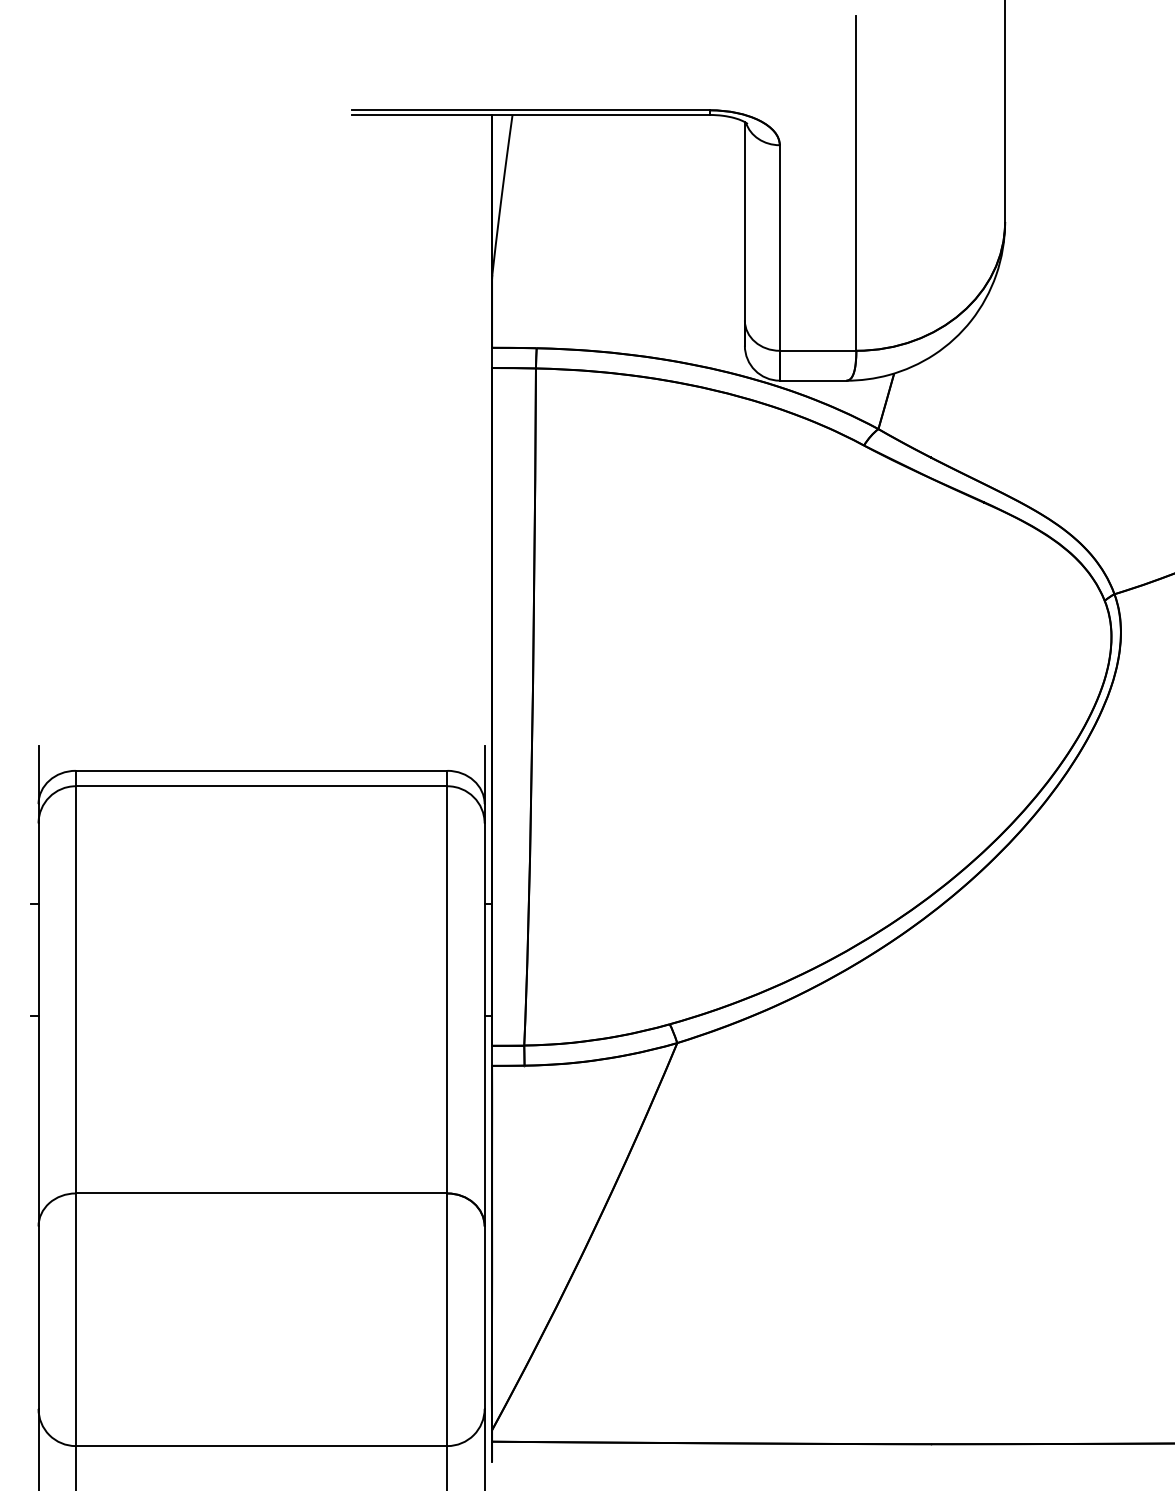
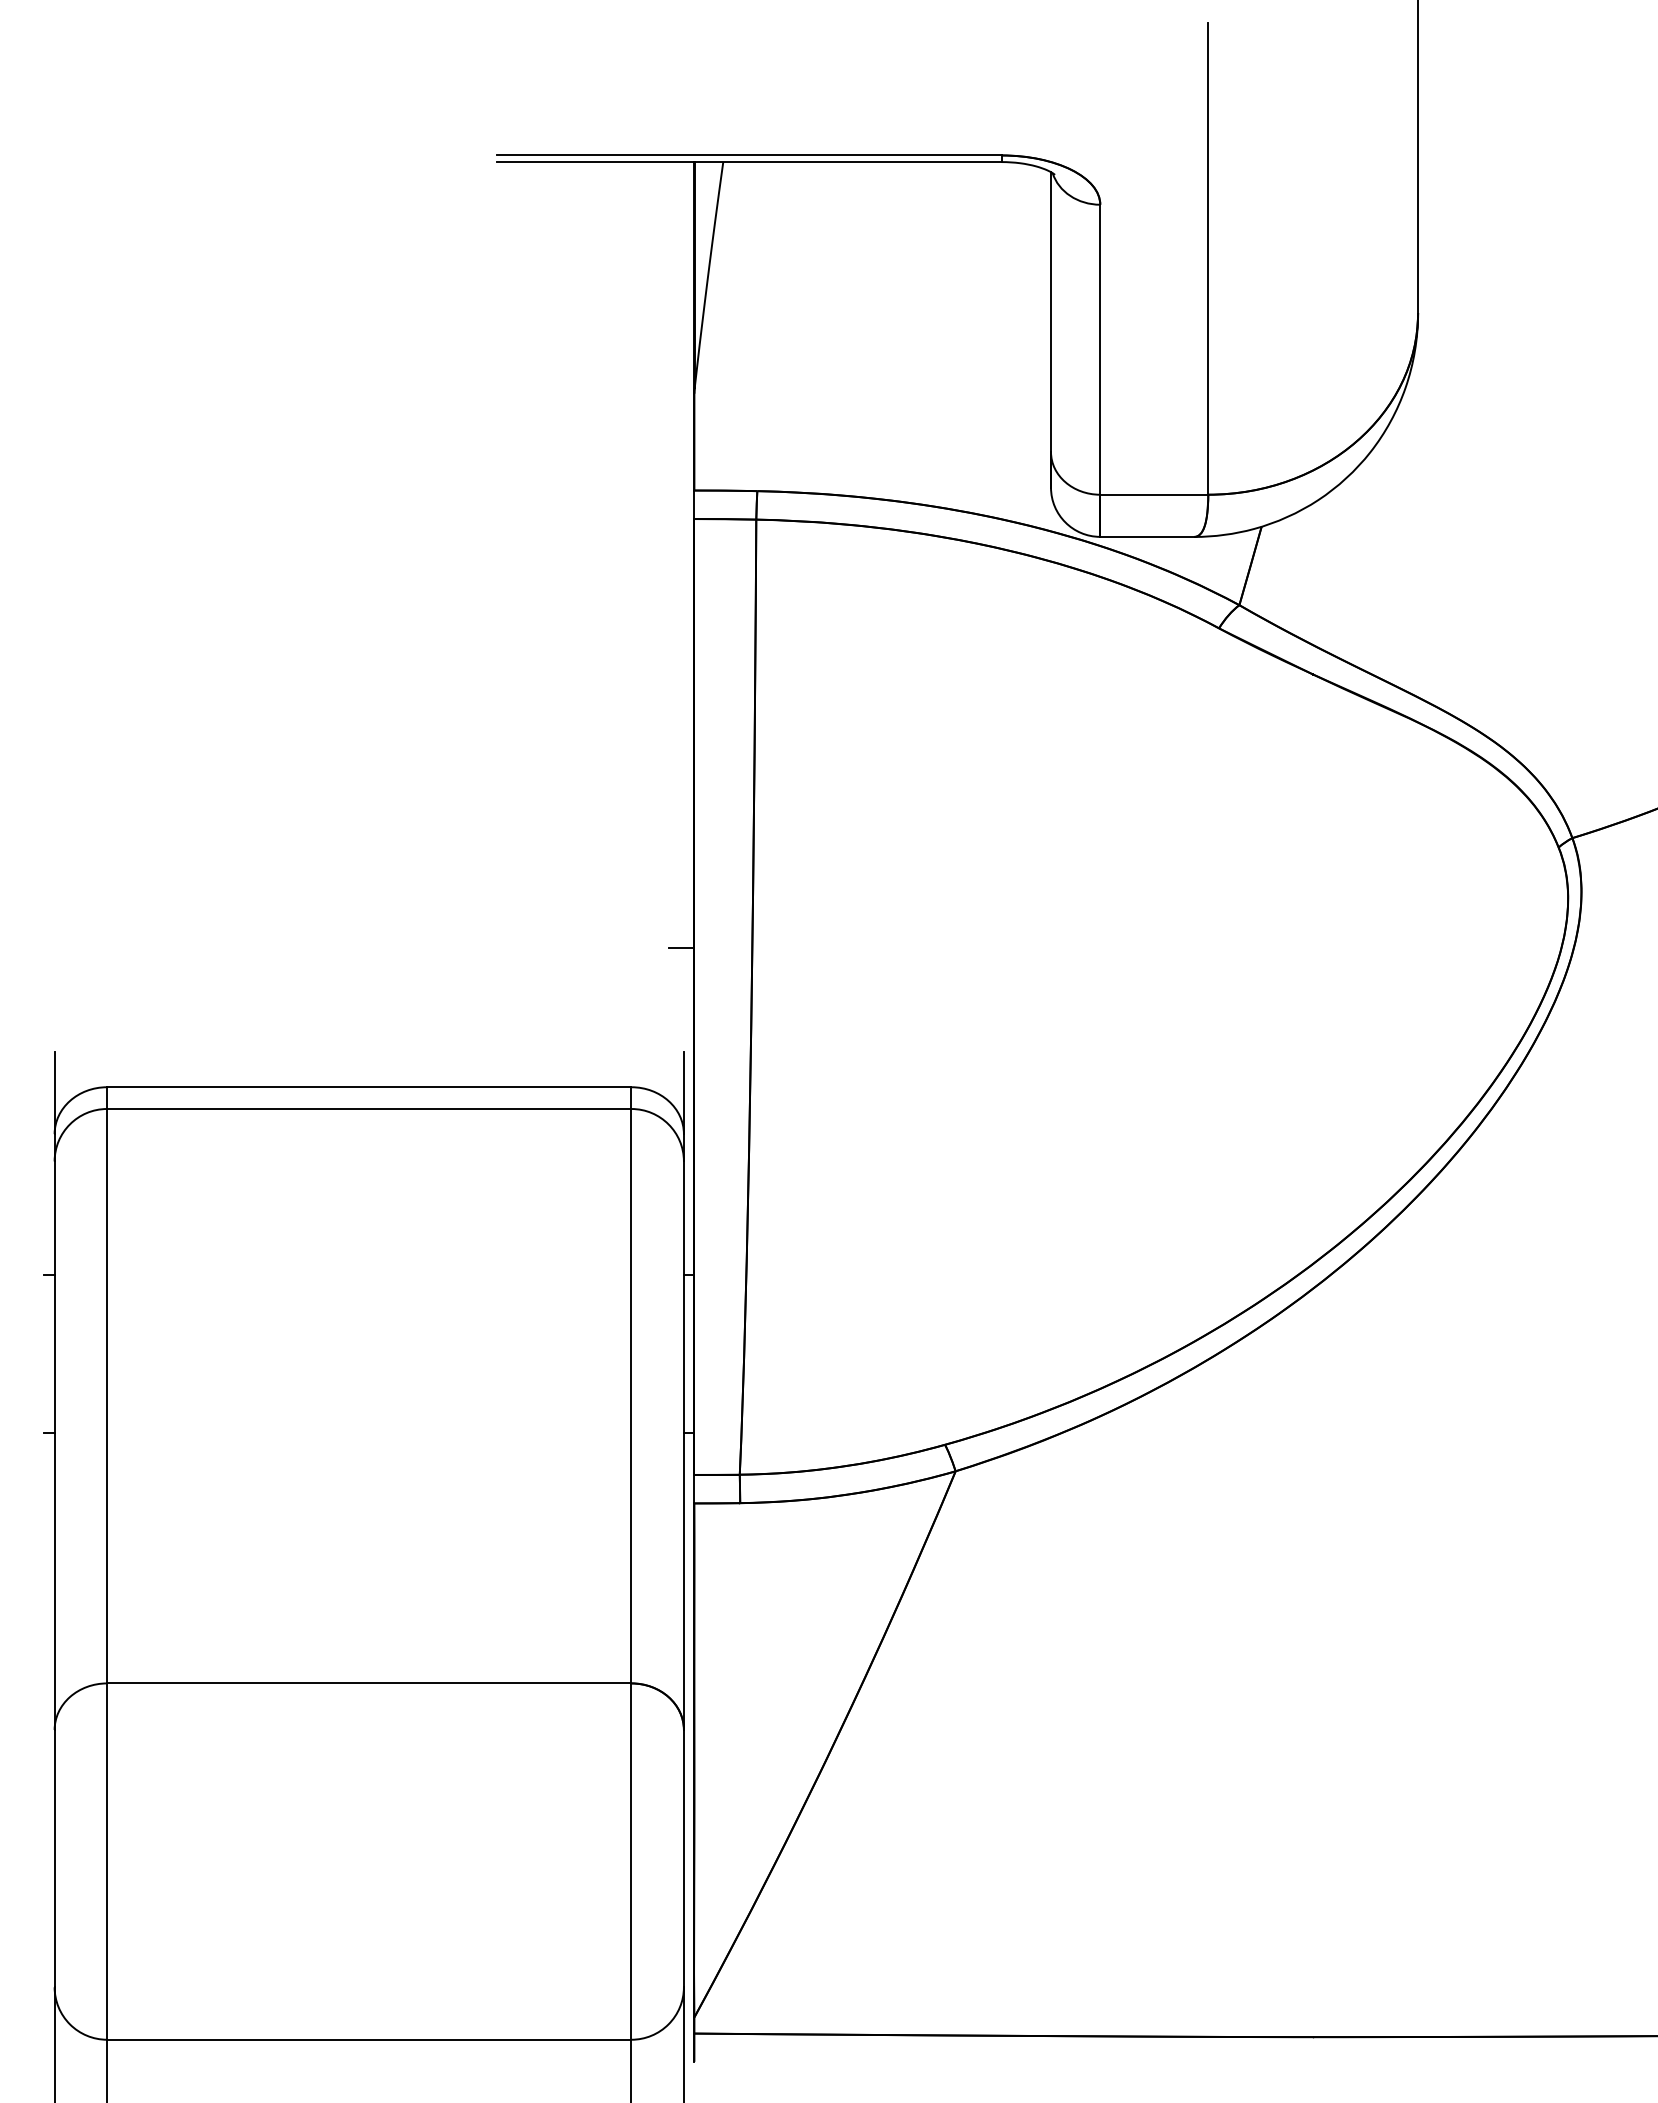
line: (482, 671) -> (681, 947), added

